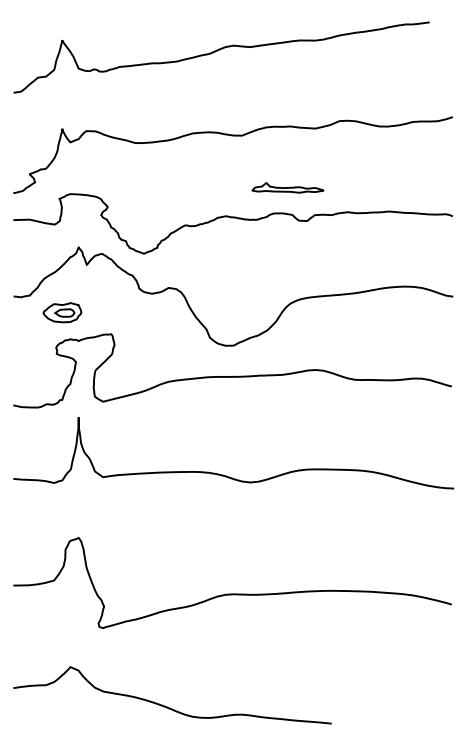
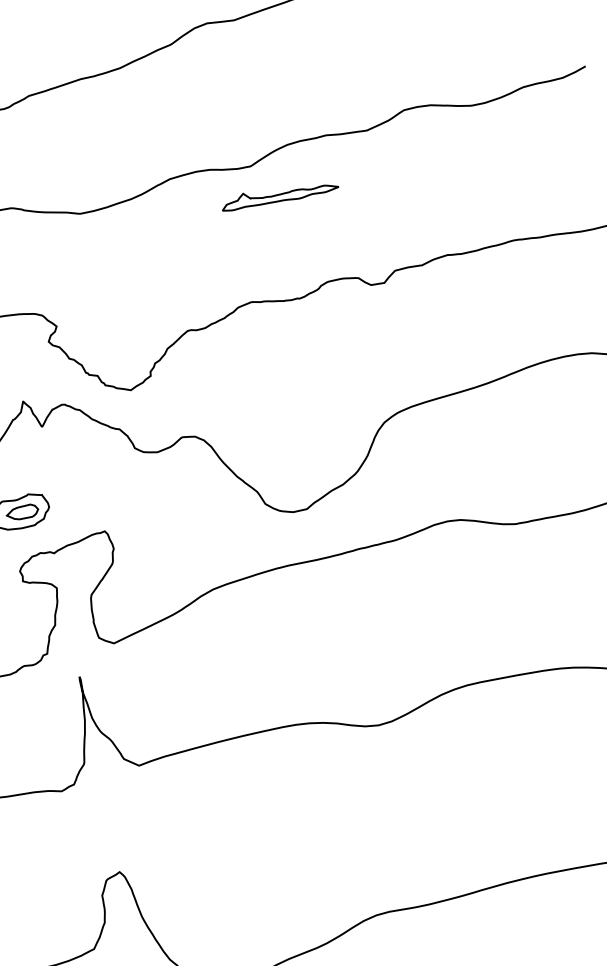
part: (287, 187) -> (278, 194), moved

